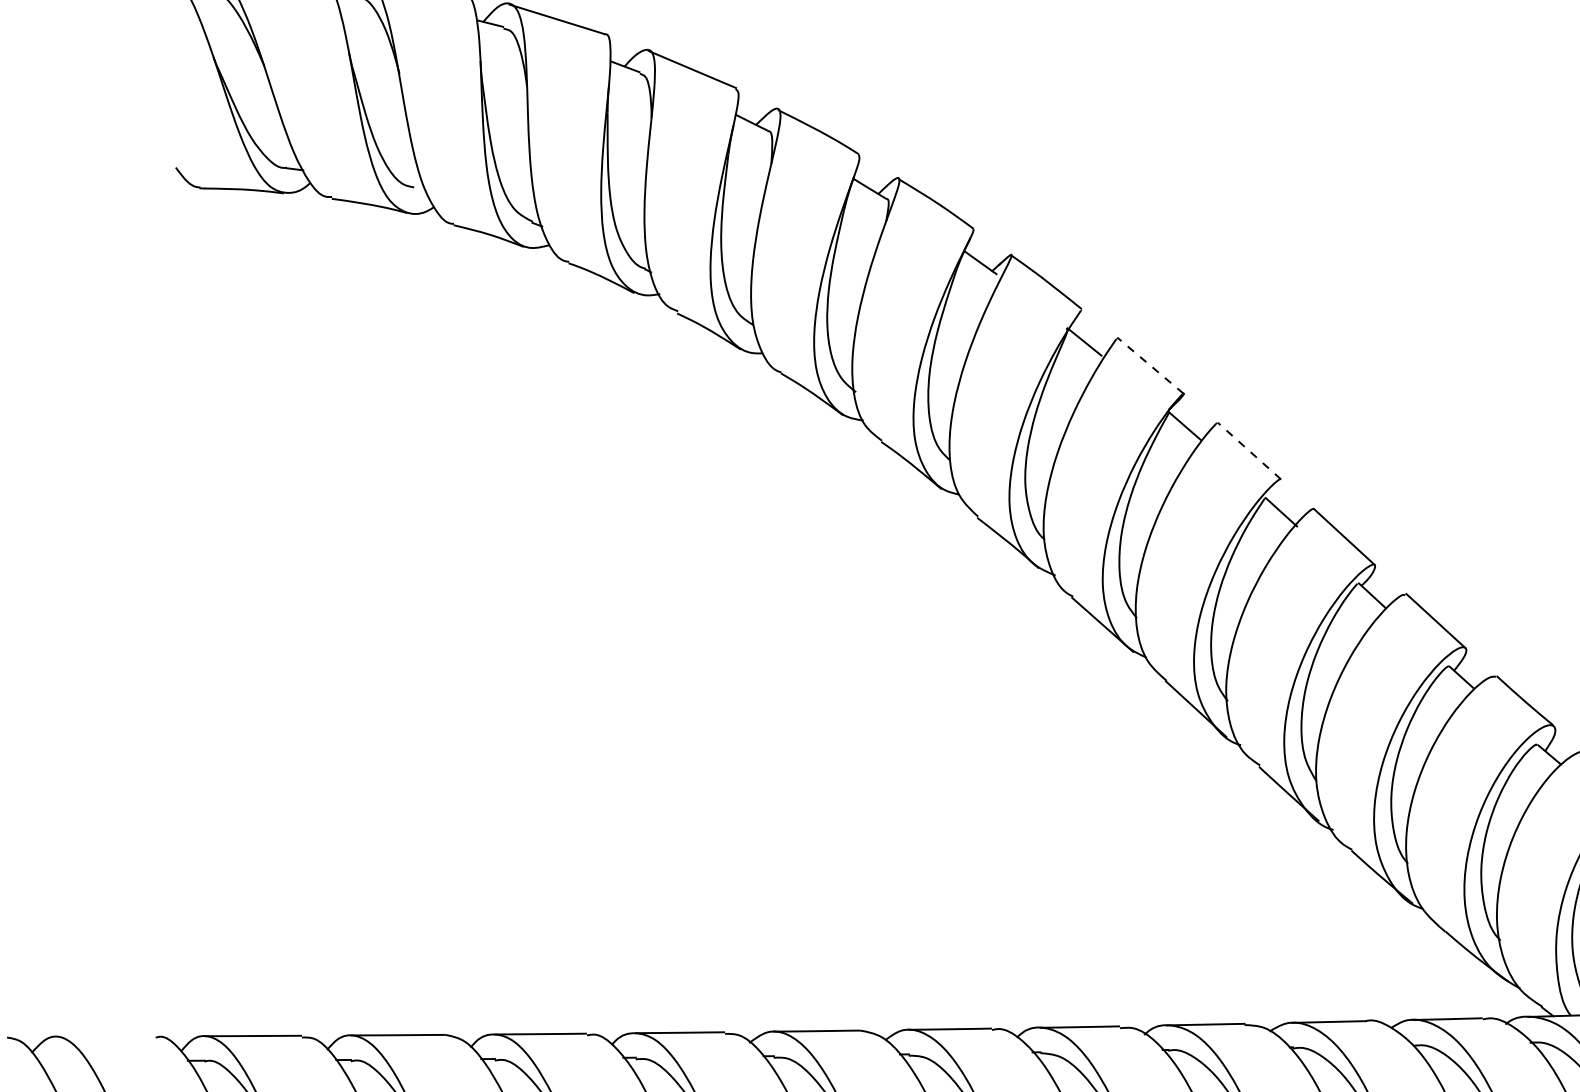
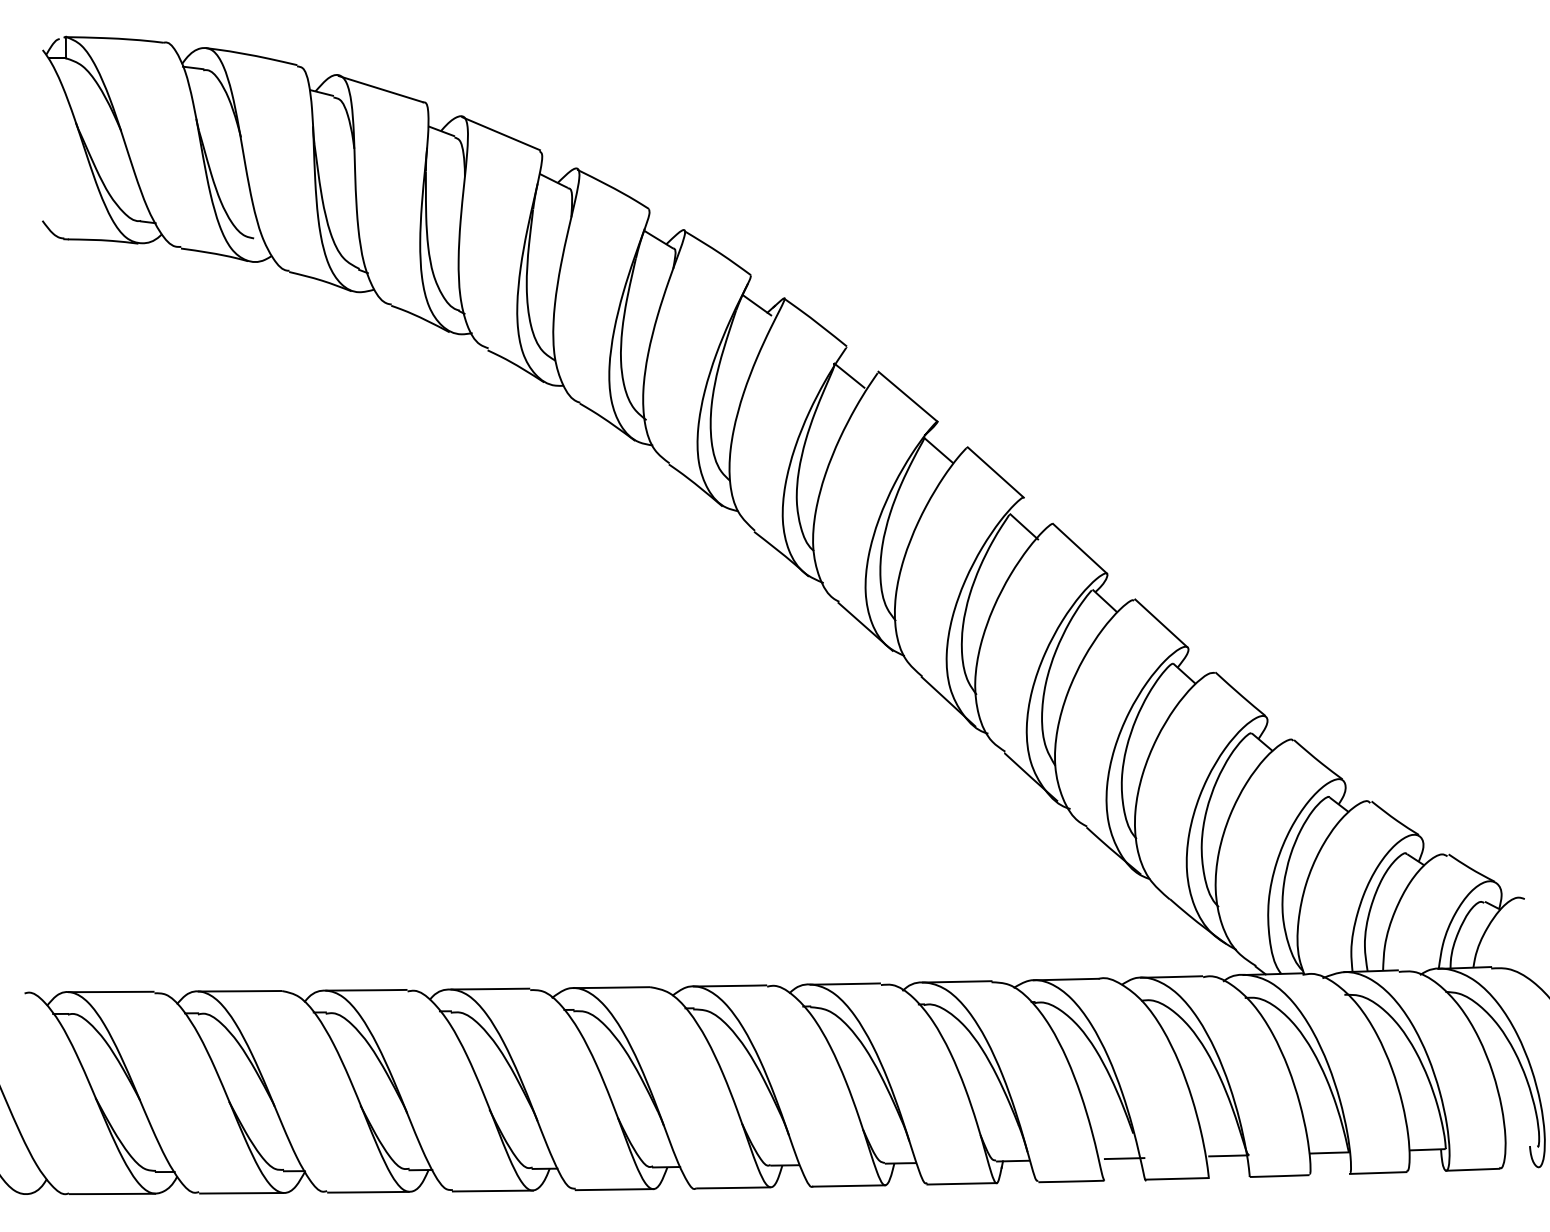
line: (1149, 365) -> (907, 396), dashed -> solid
line: (1249, 451) -> (995, 472), dashed -> solid

